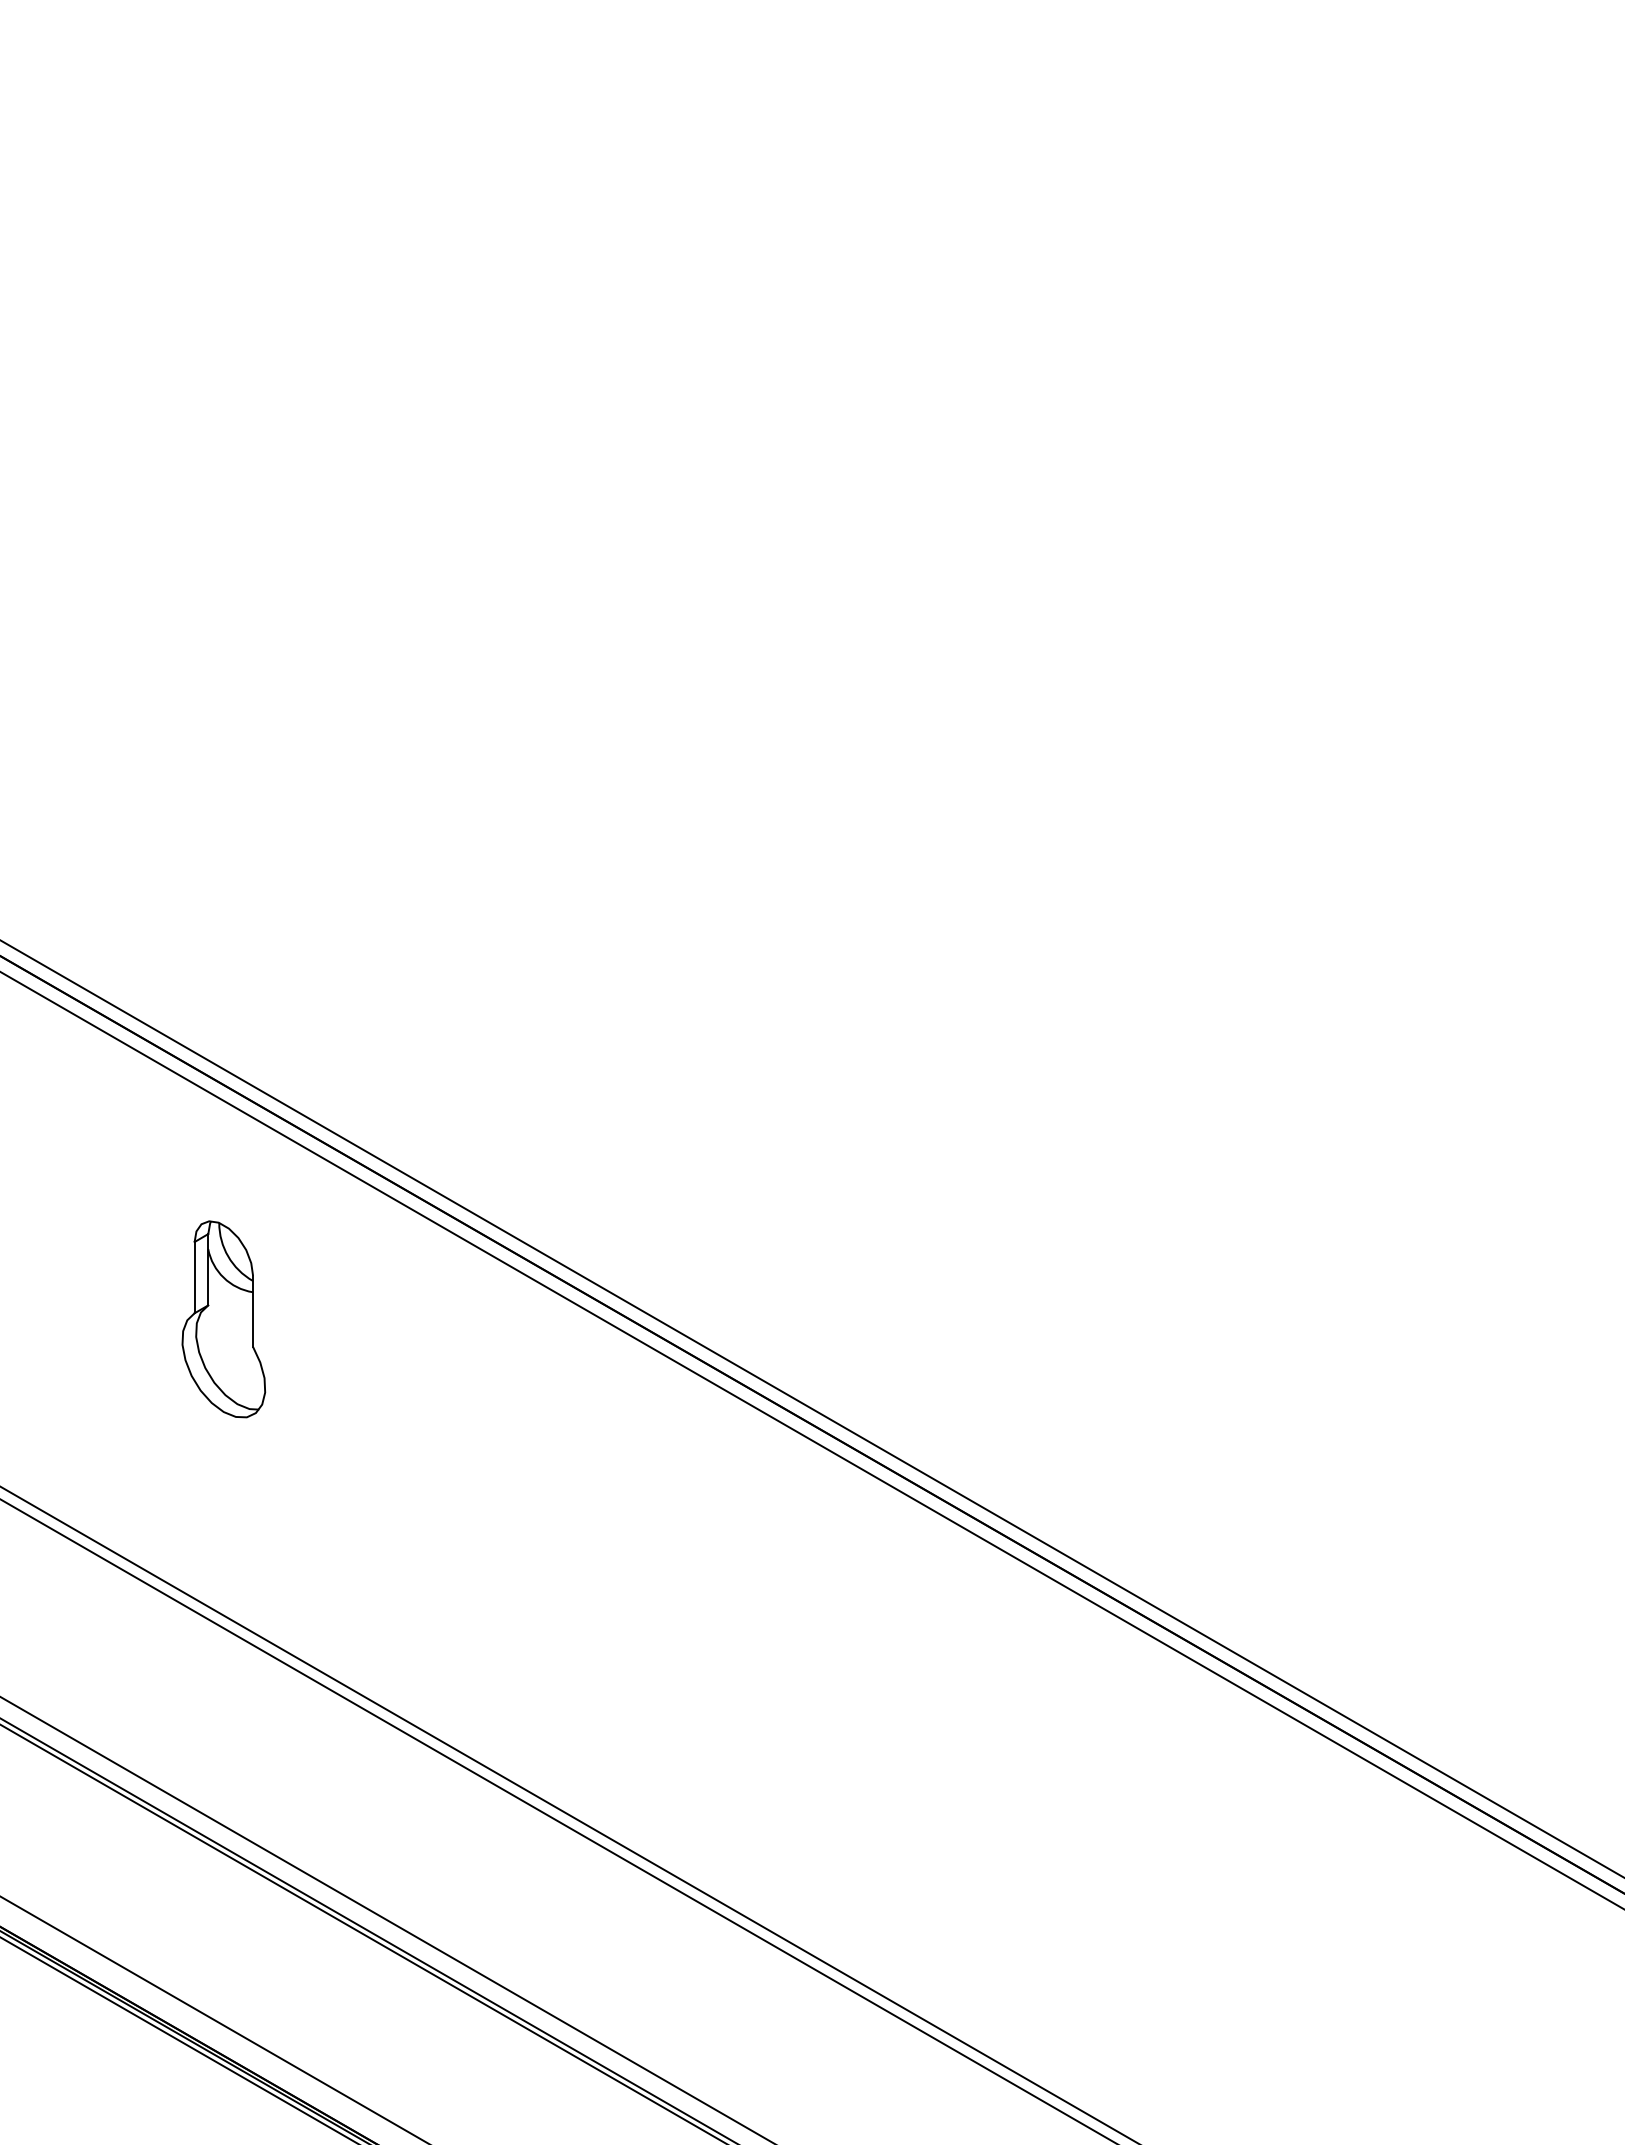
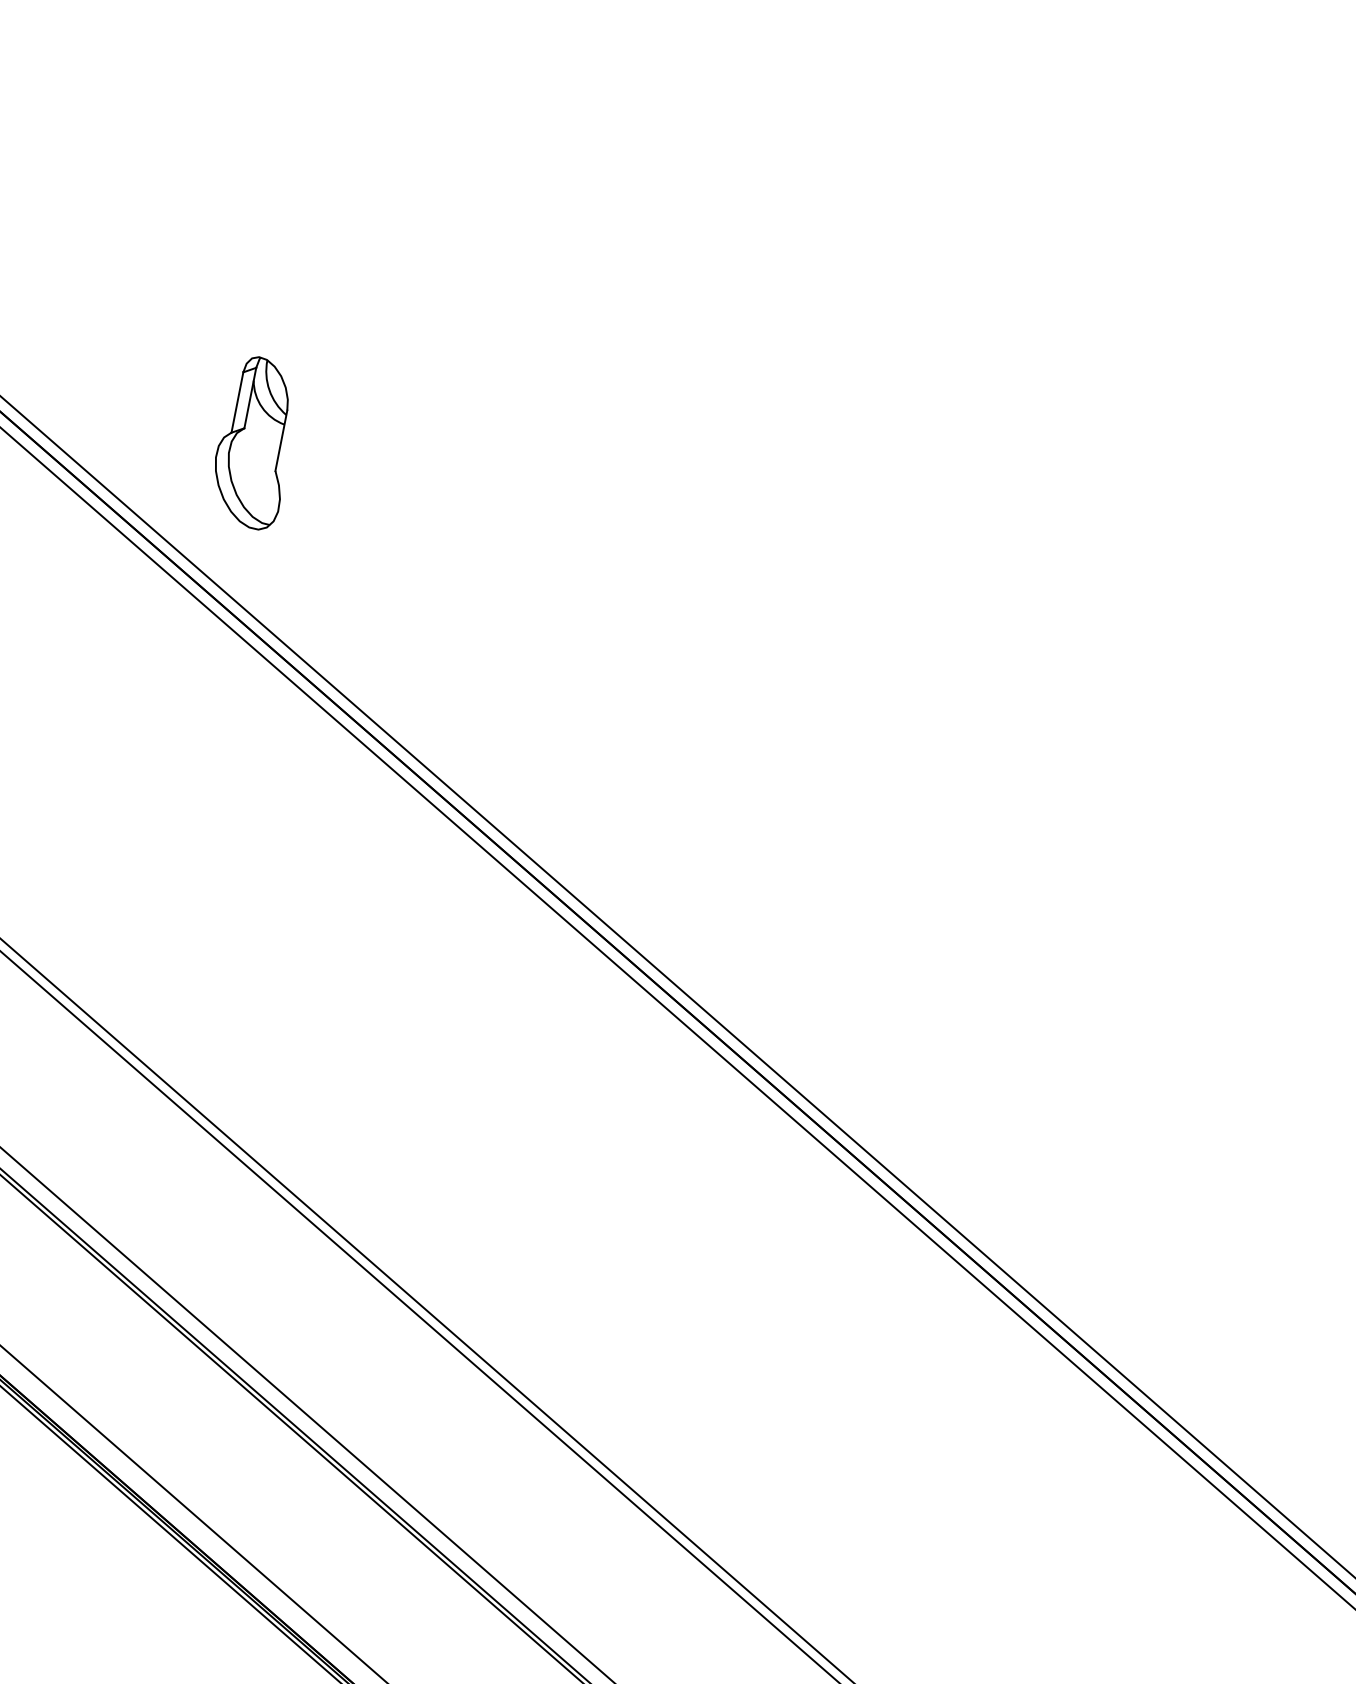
part: (223, 1319) -> (254, 442), moved

